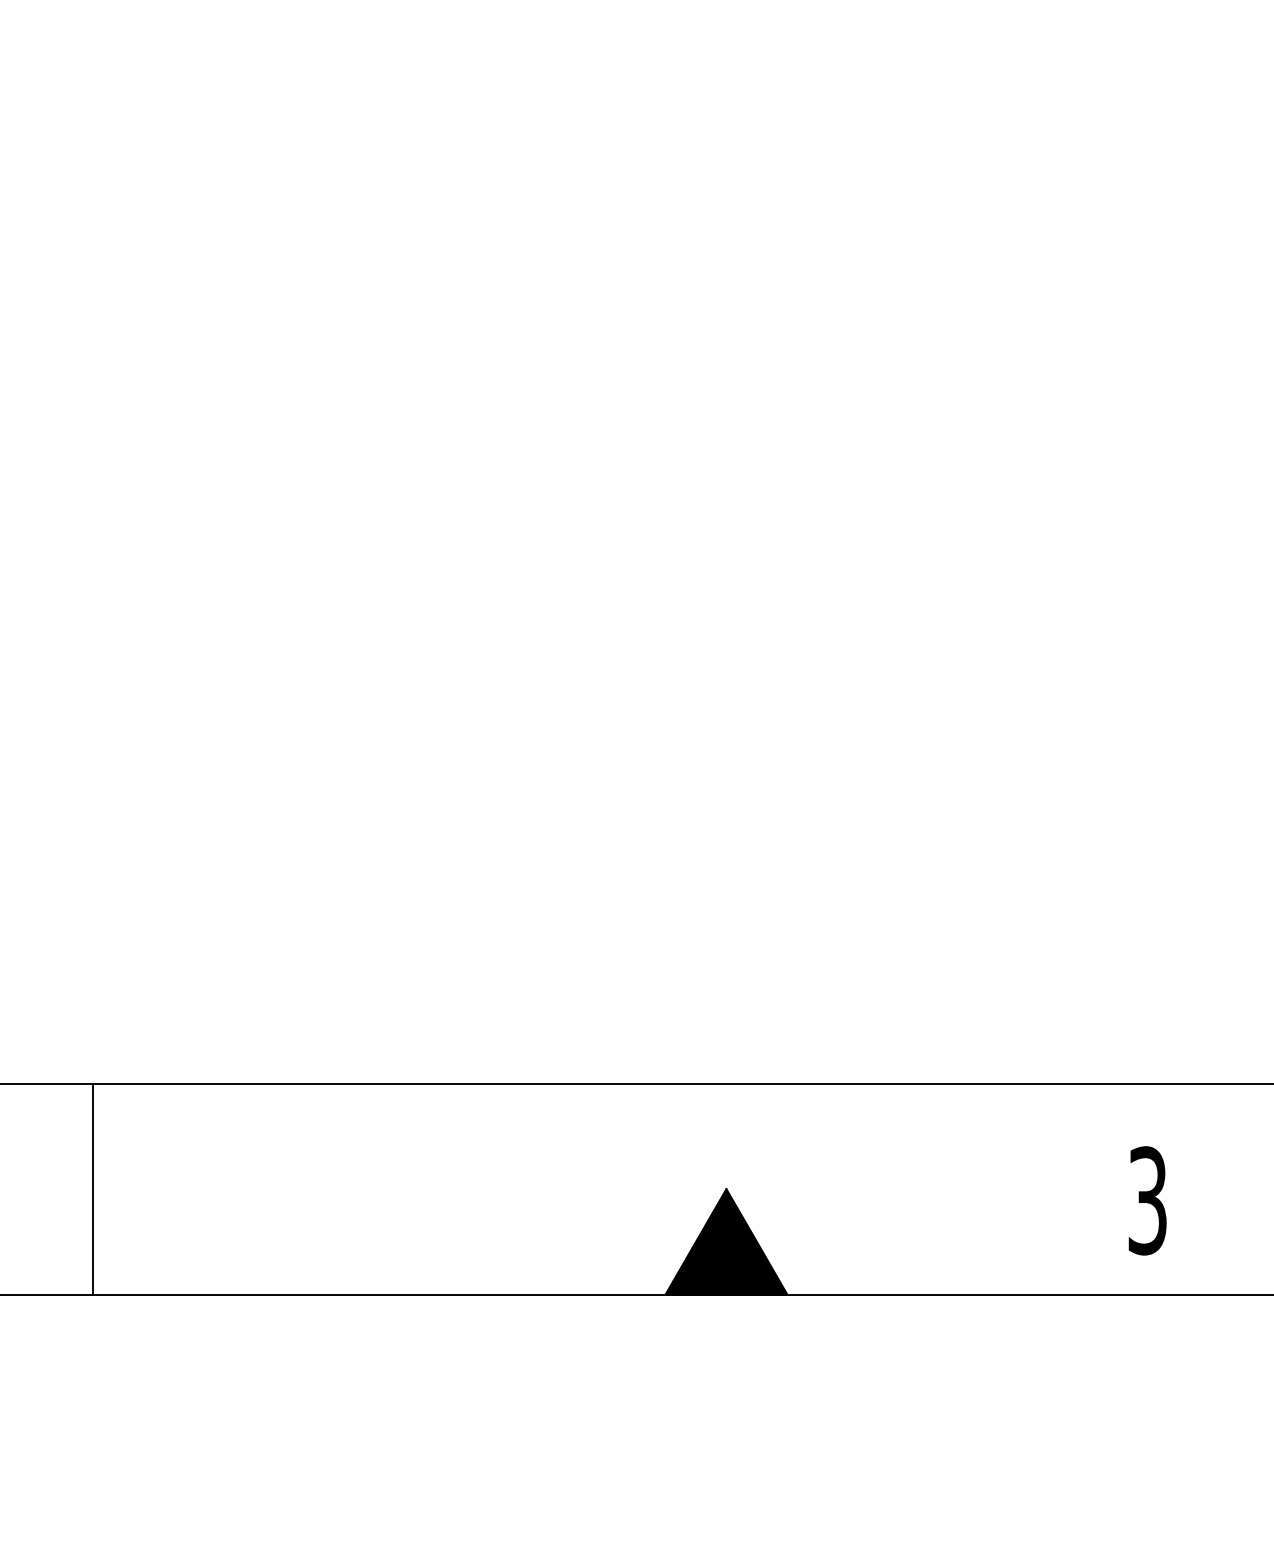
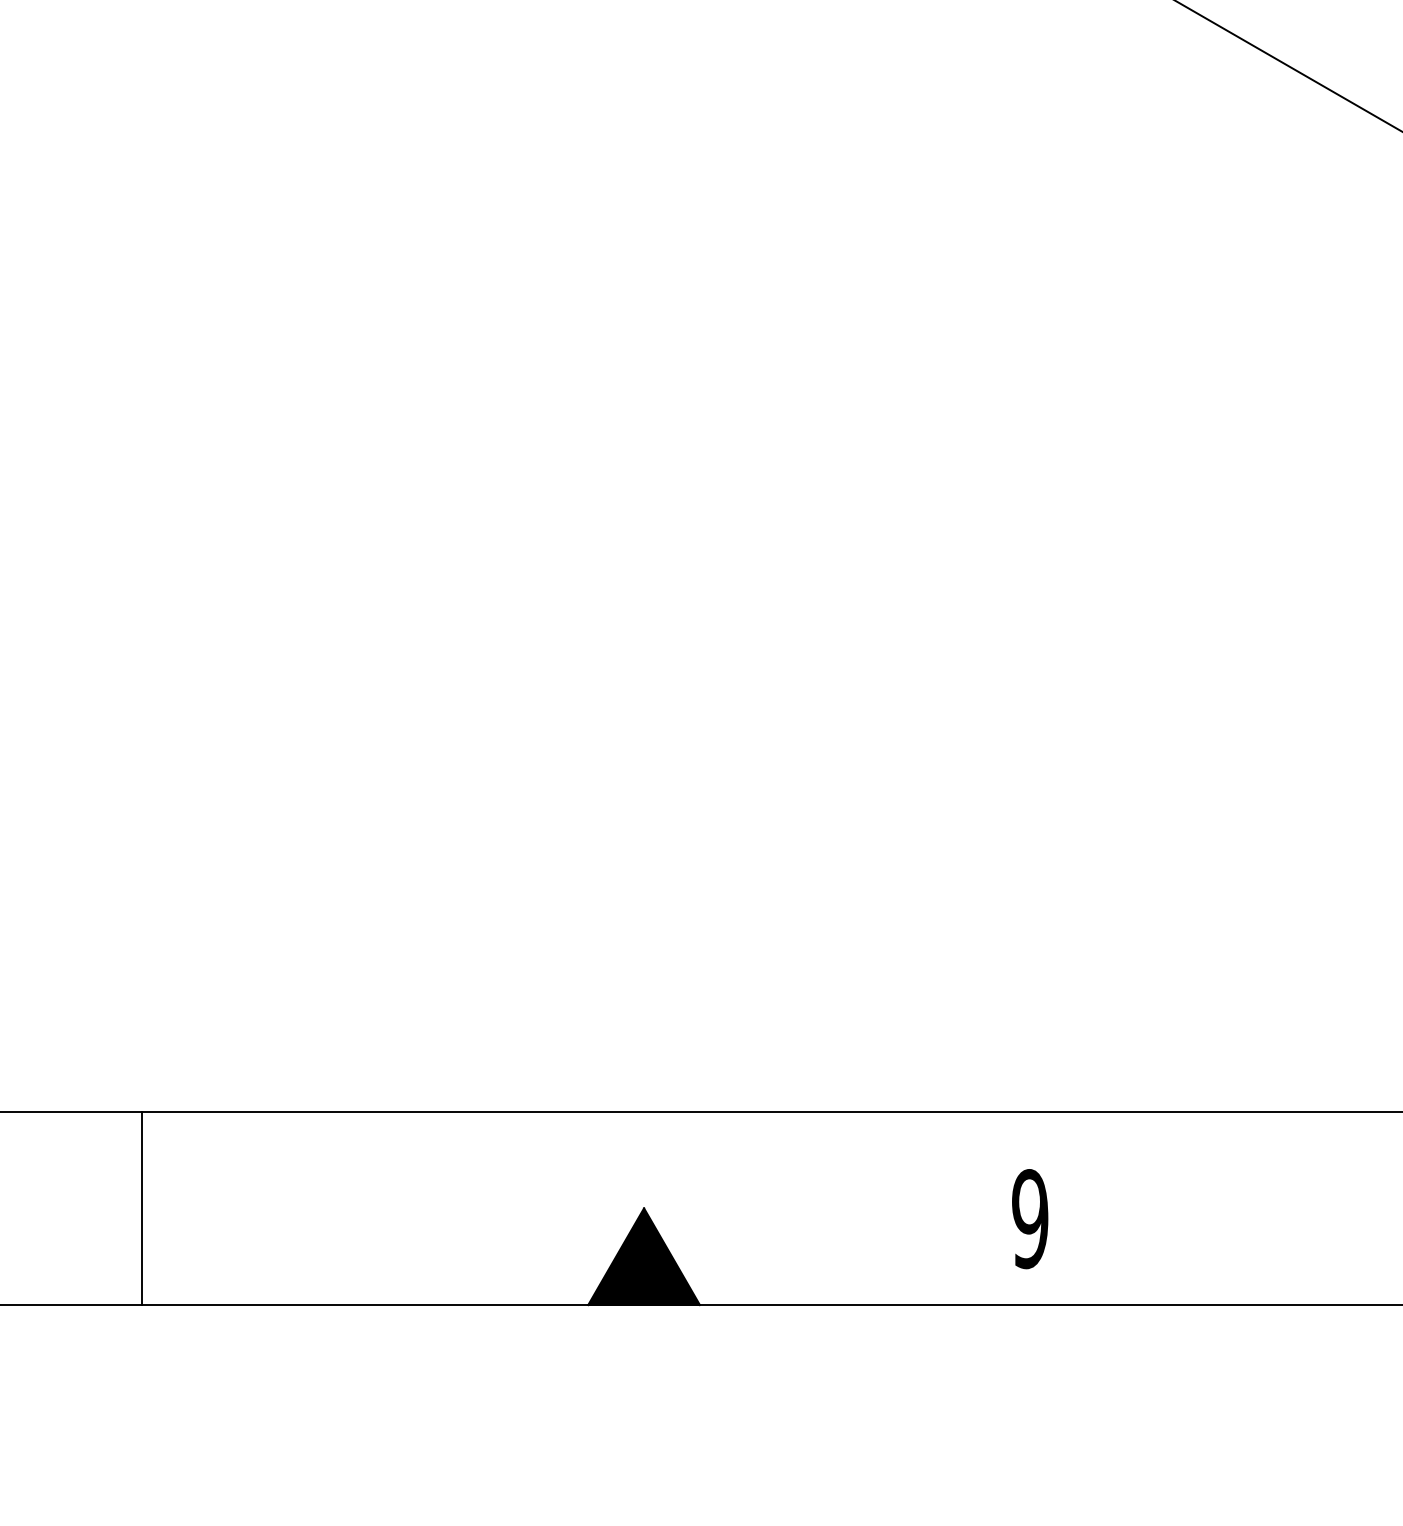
line: (93, 1189) -> (141, 1208), moved
text: (1147, 1201) -> (1030, 1219), 3 -> 9

